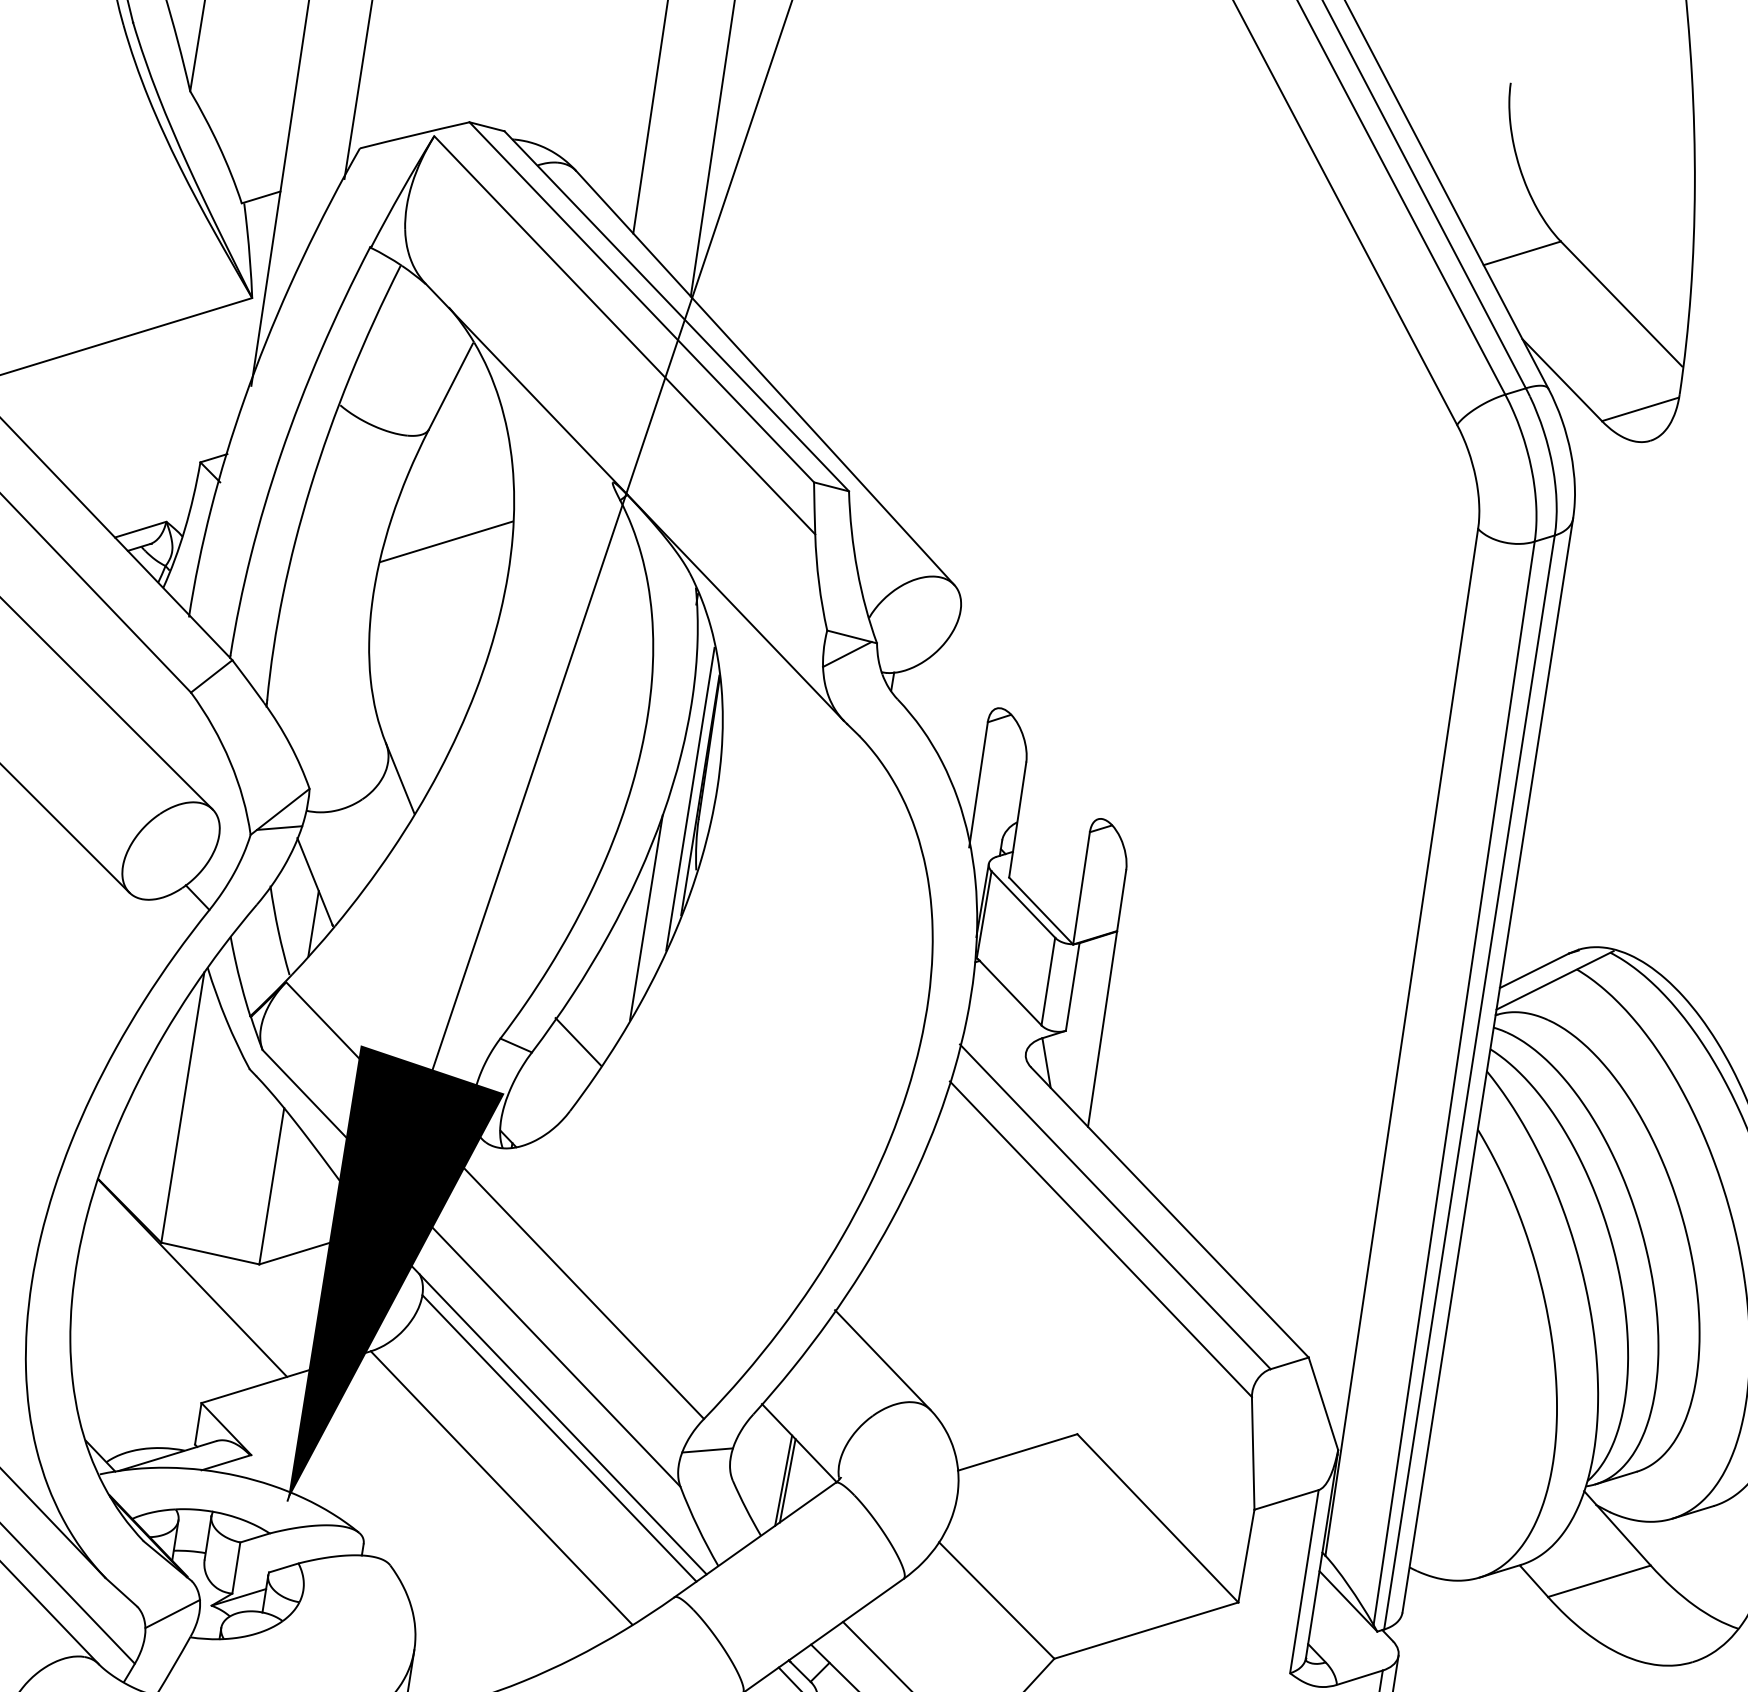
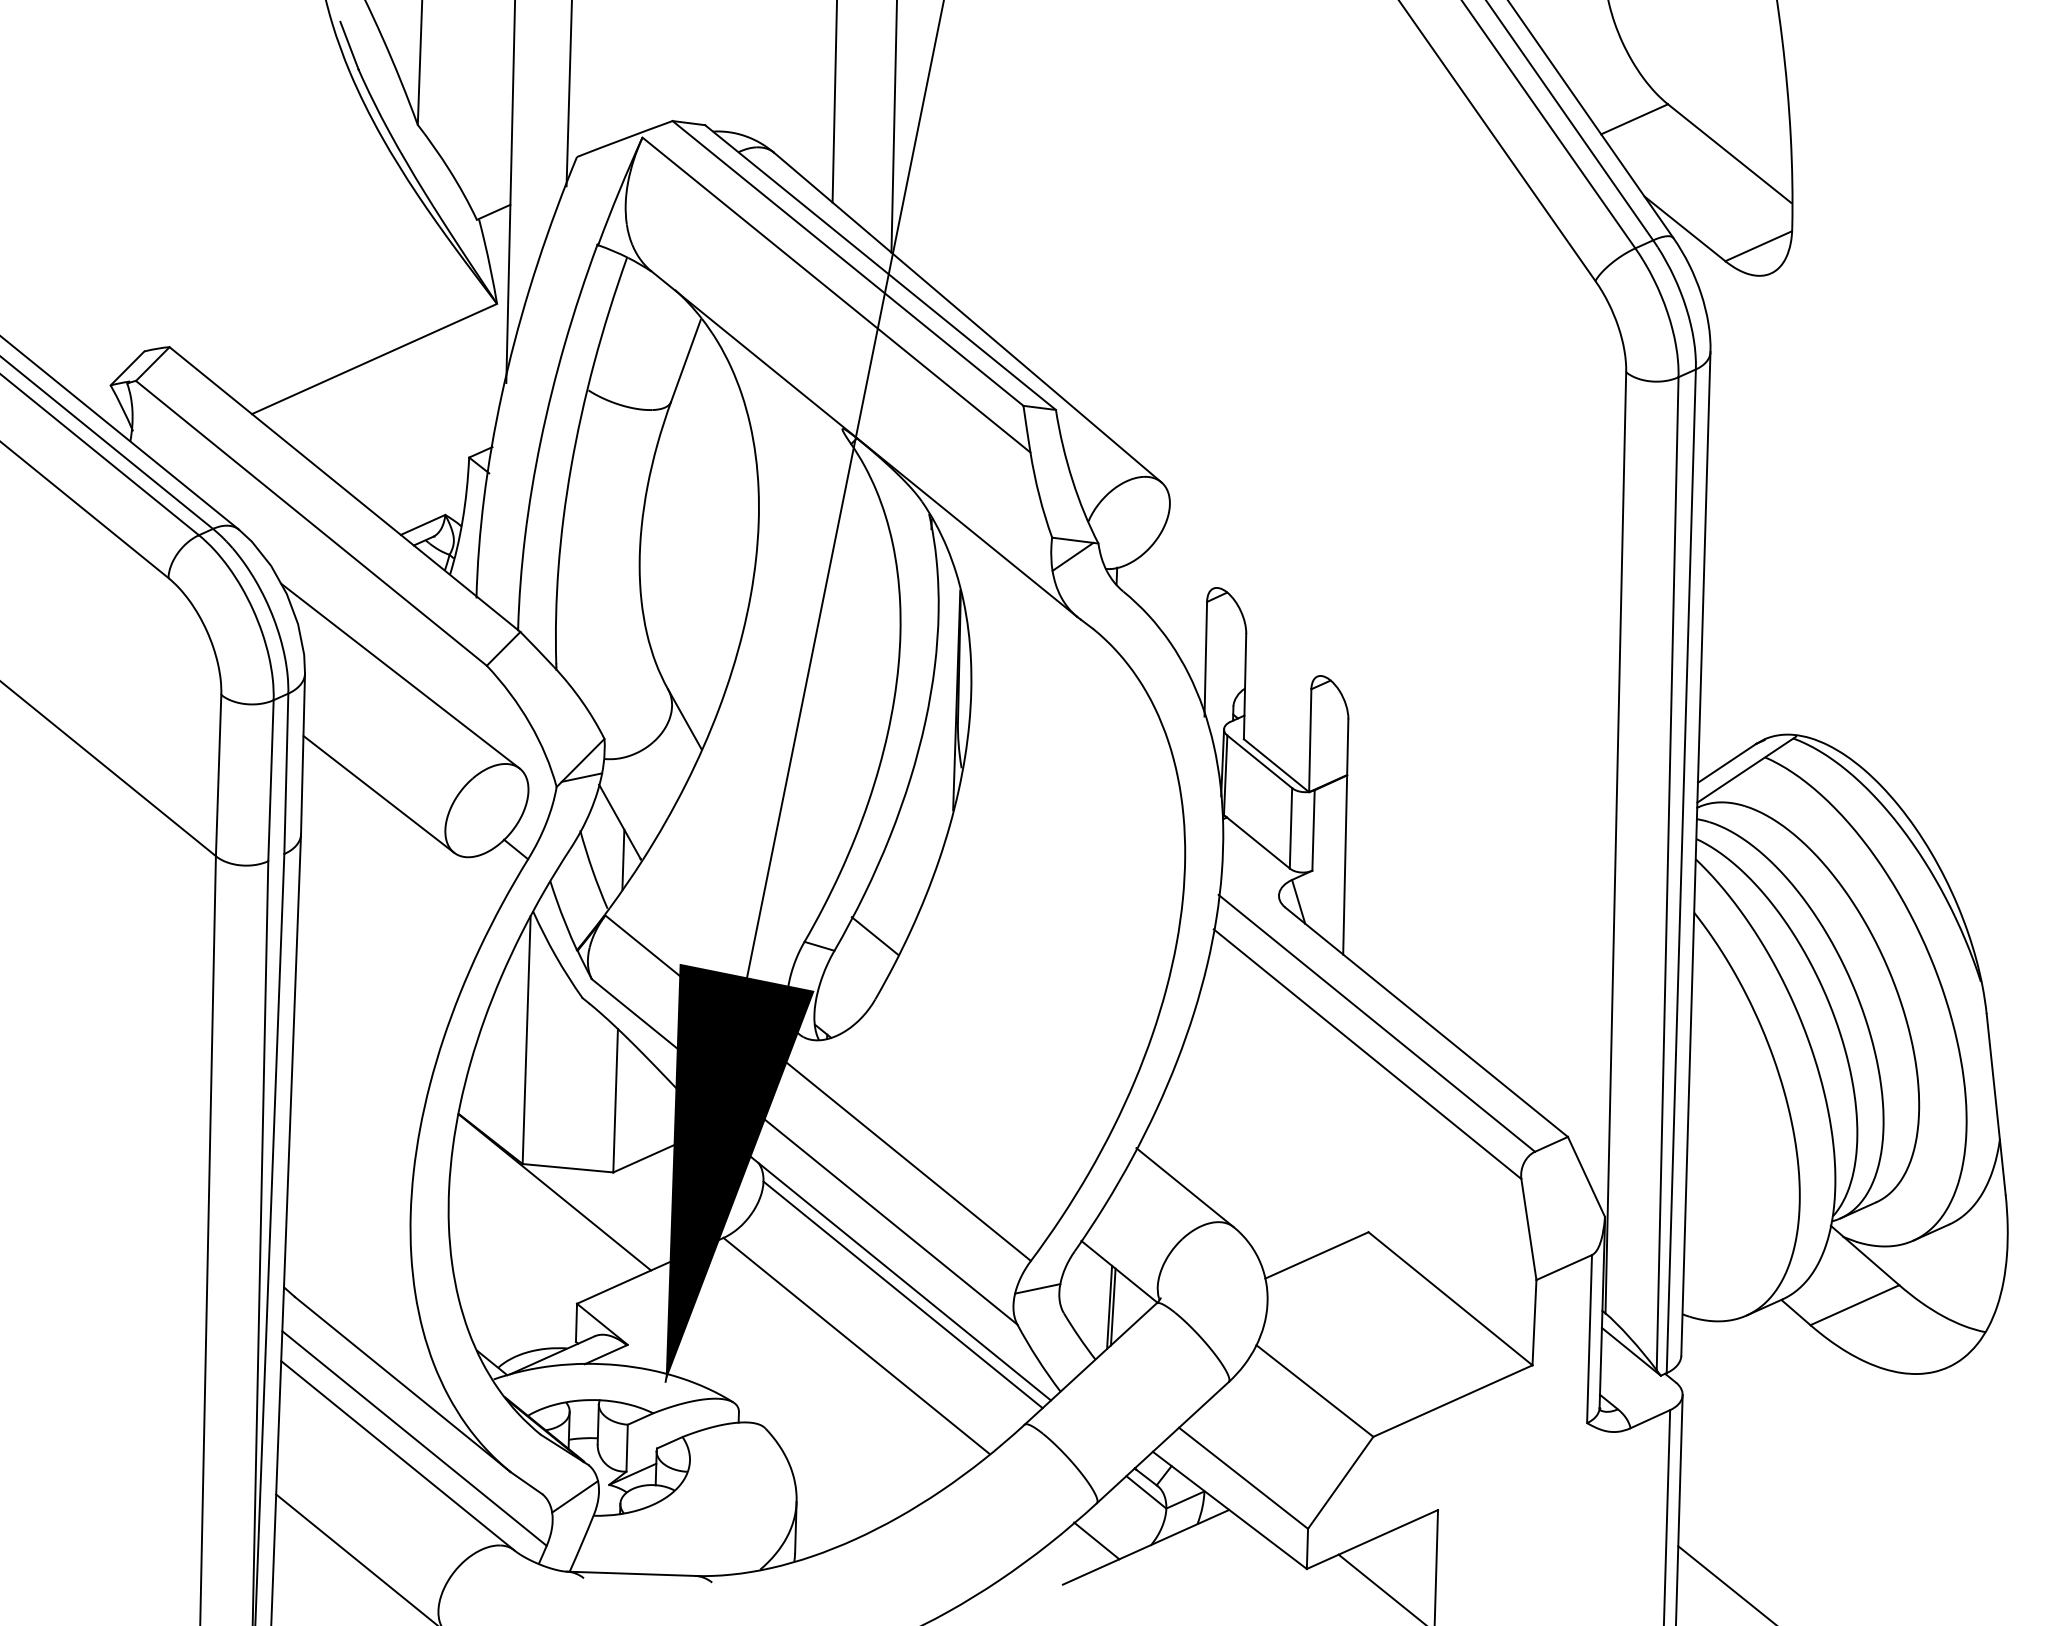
line: (446, 541) -> (699, 500), removed
line: (689, 798) -> (947, 704), removed
line: (646, 917) -> (922, 816), removed

